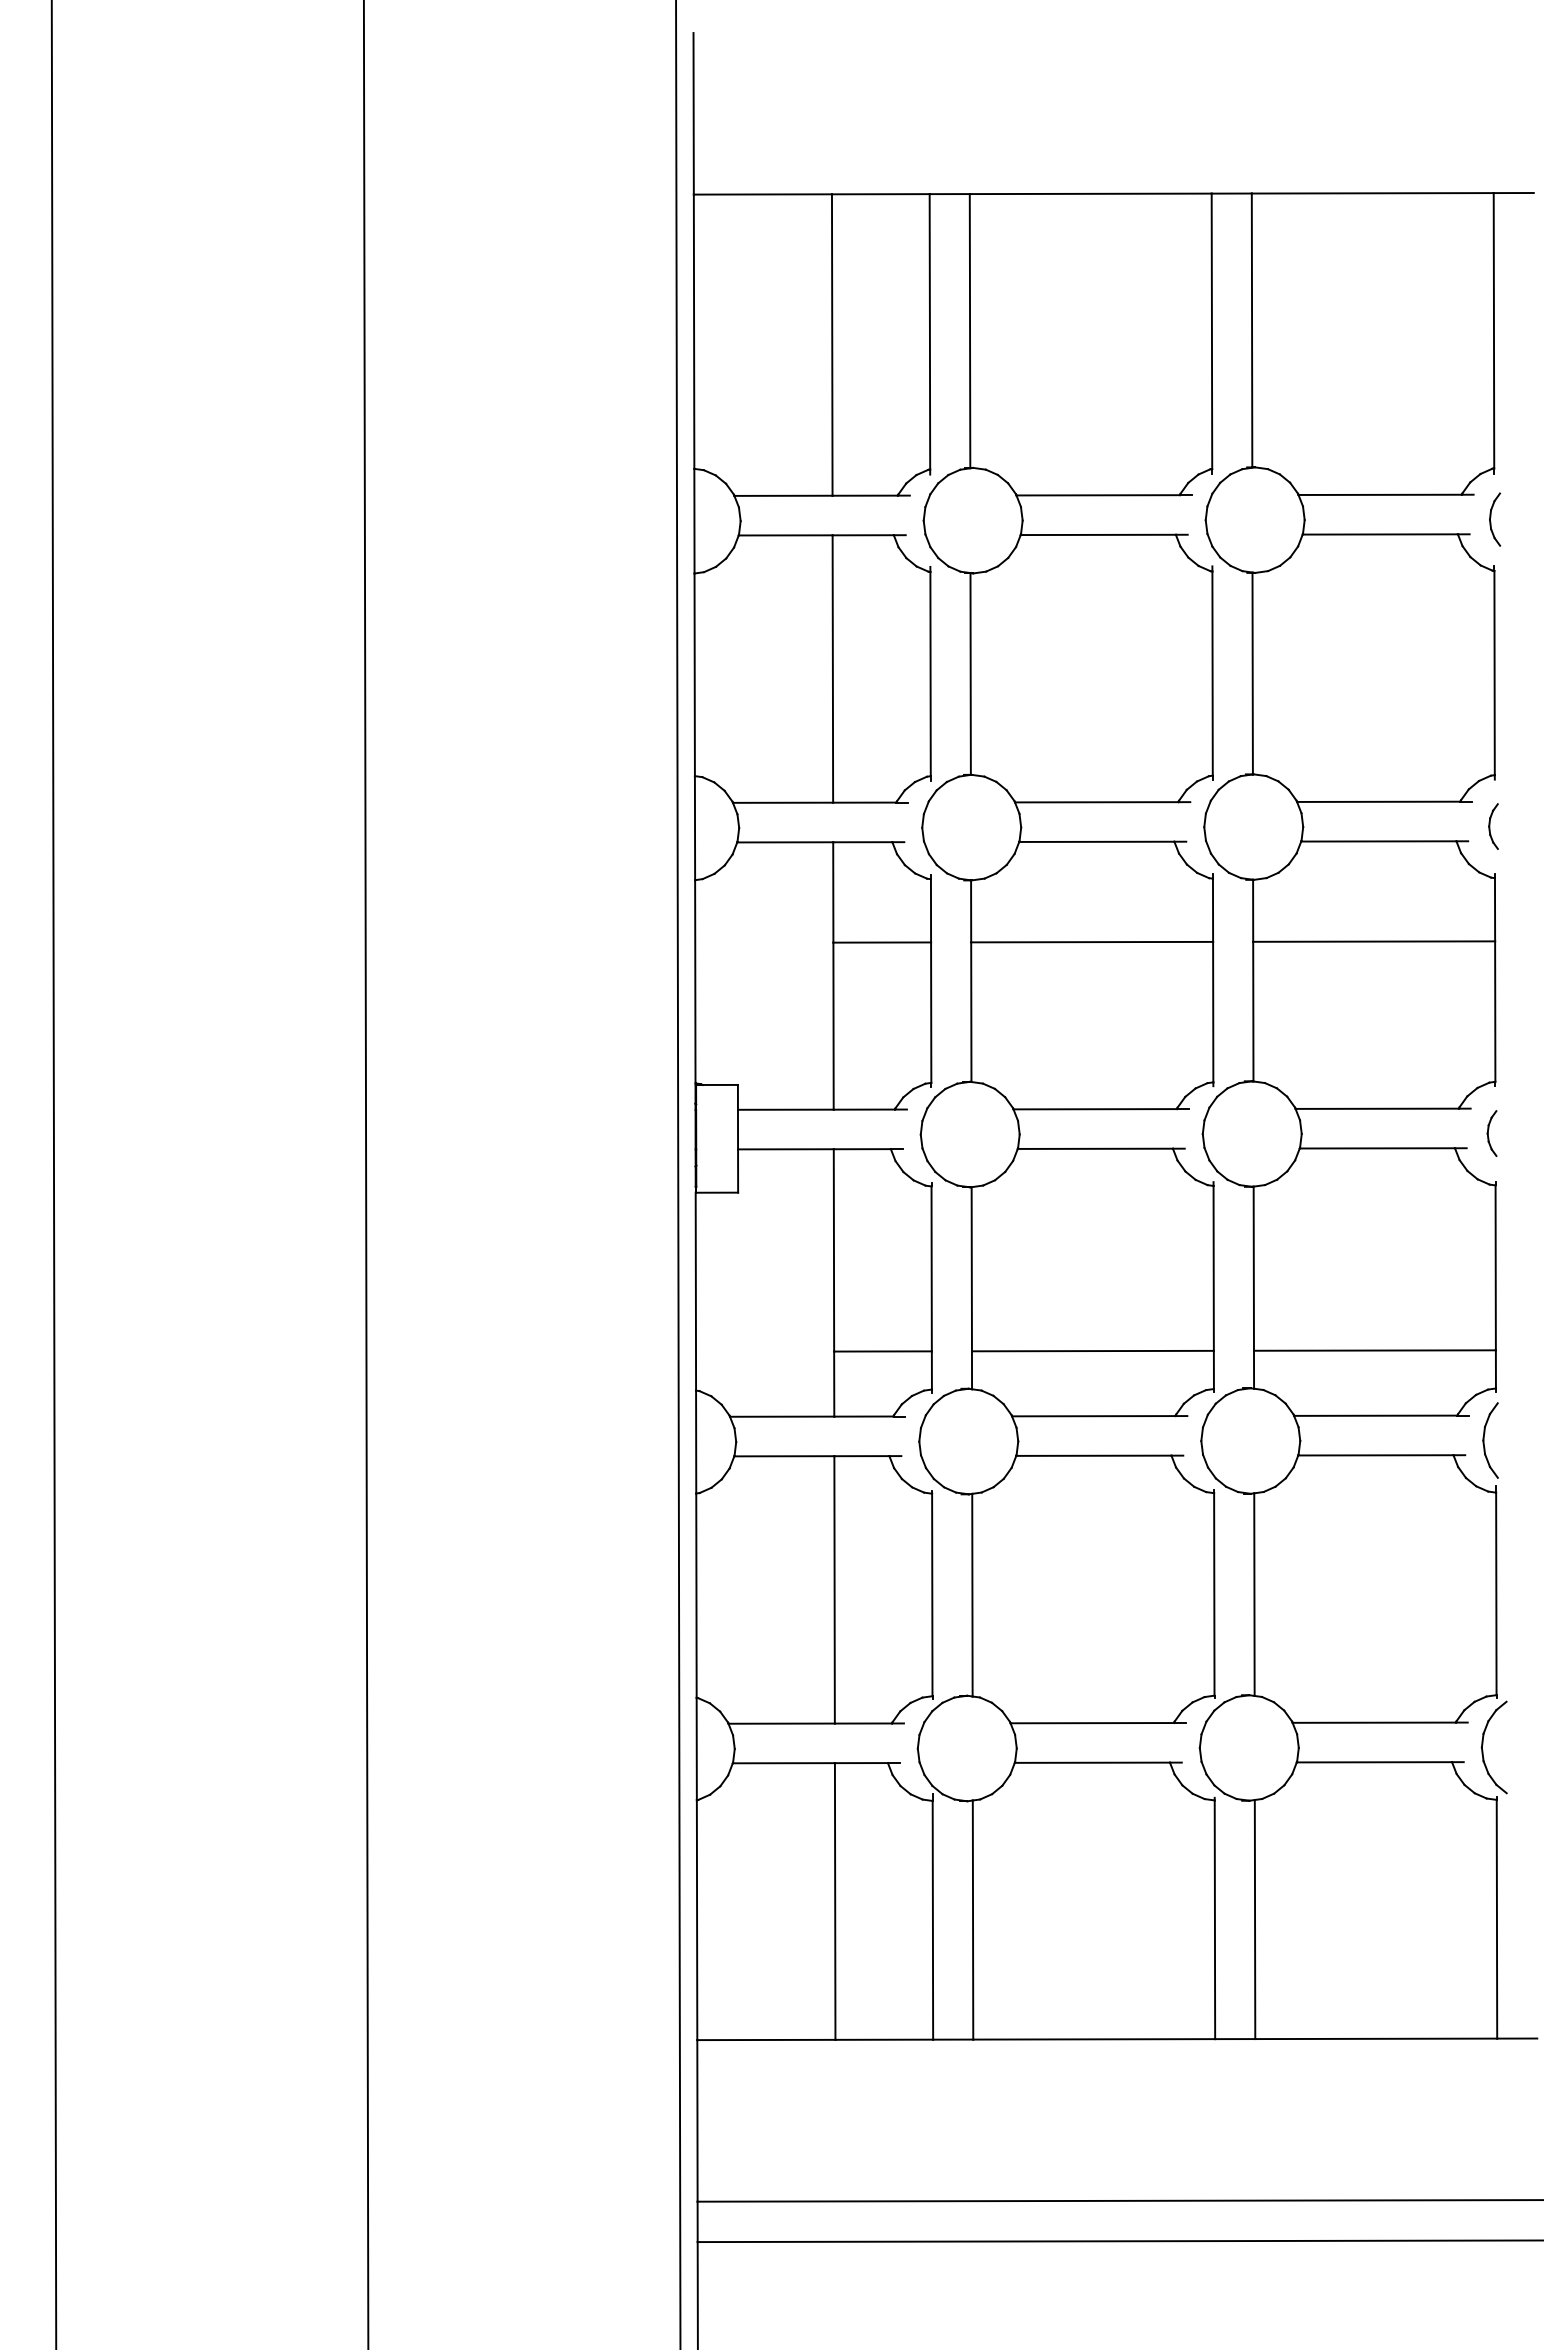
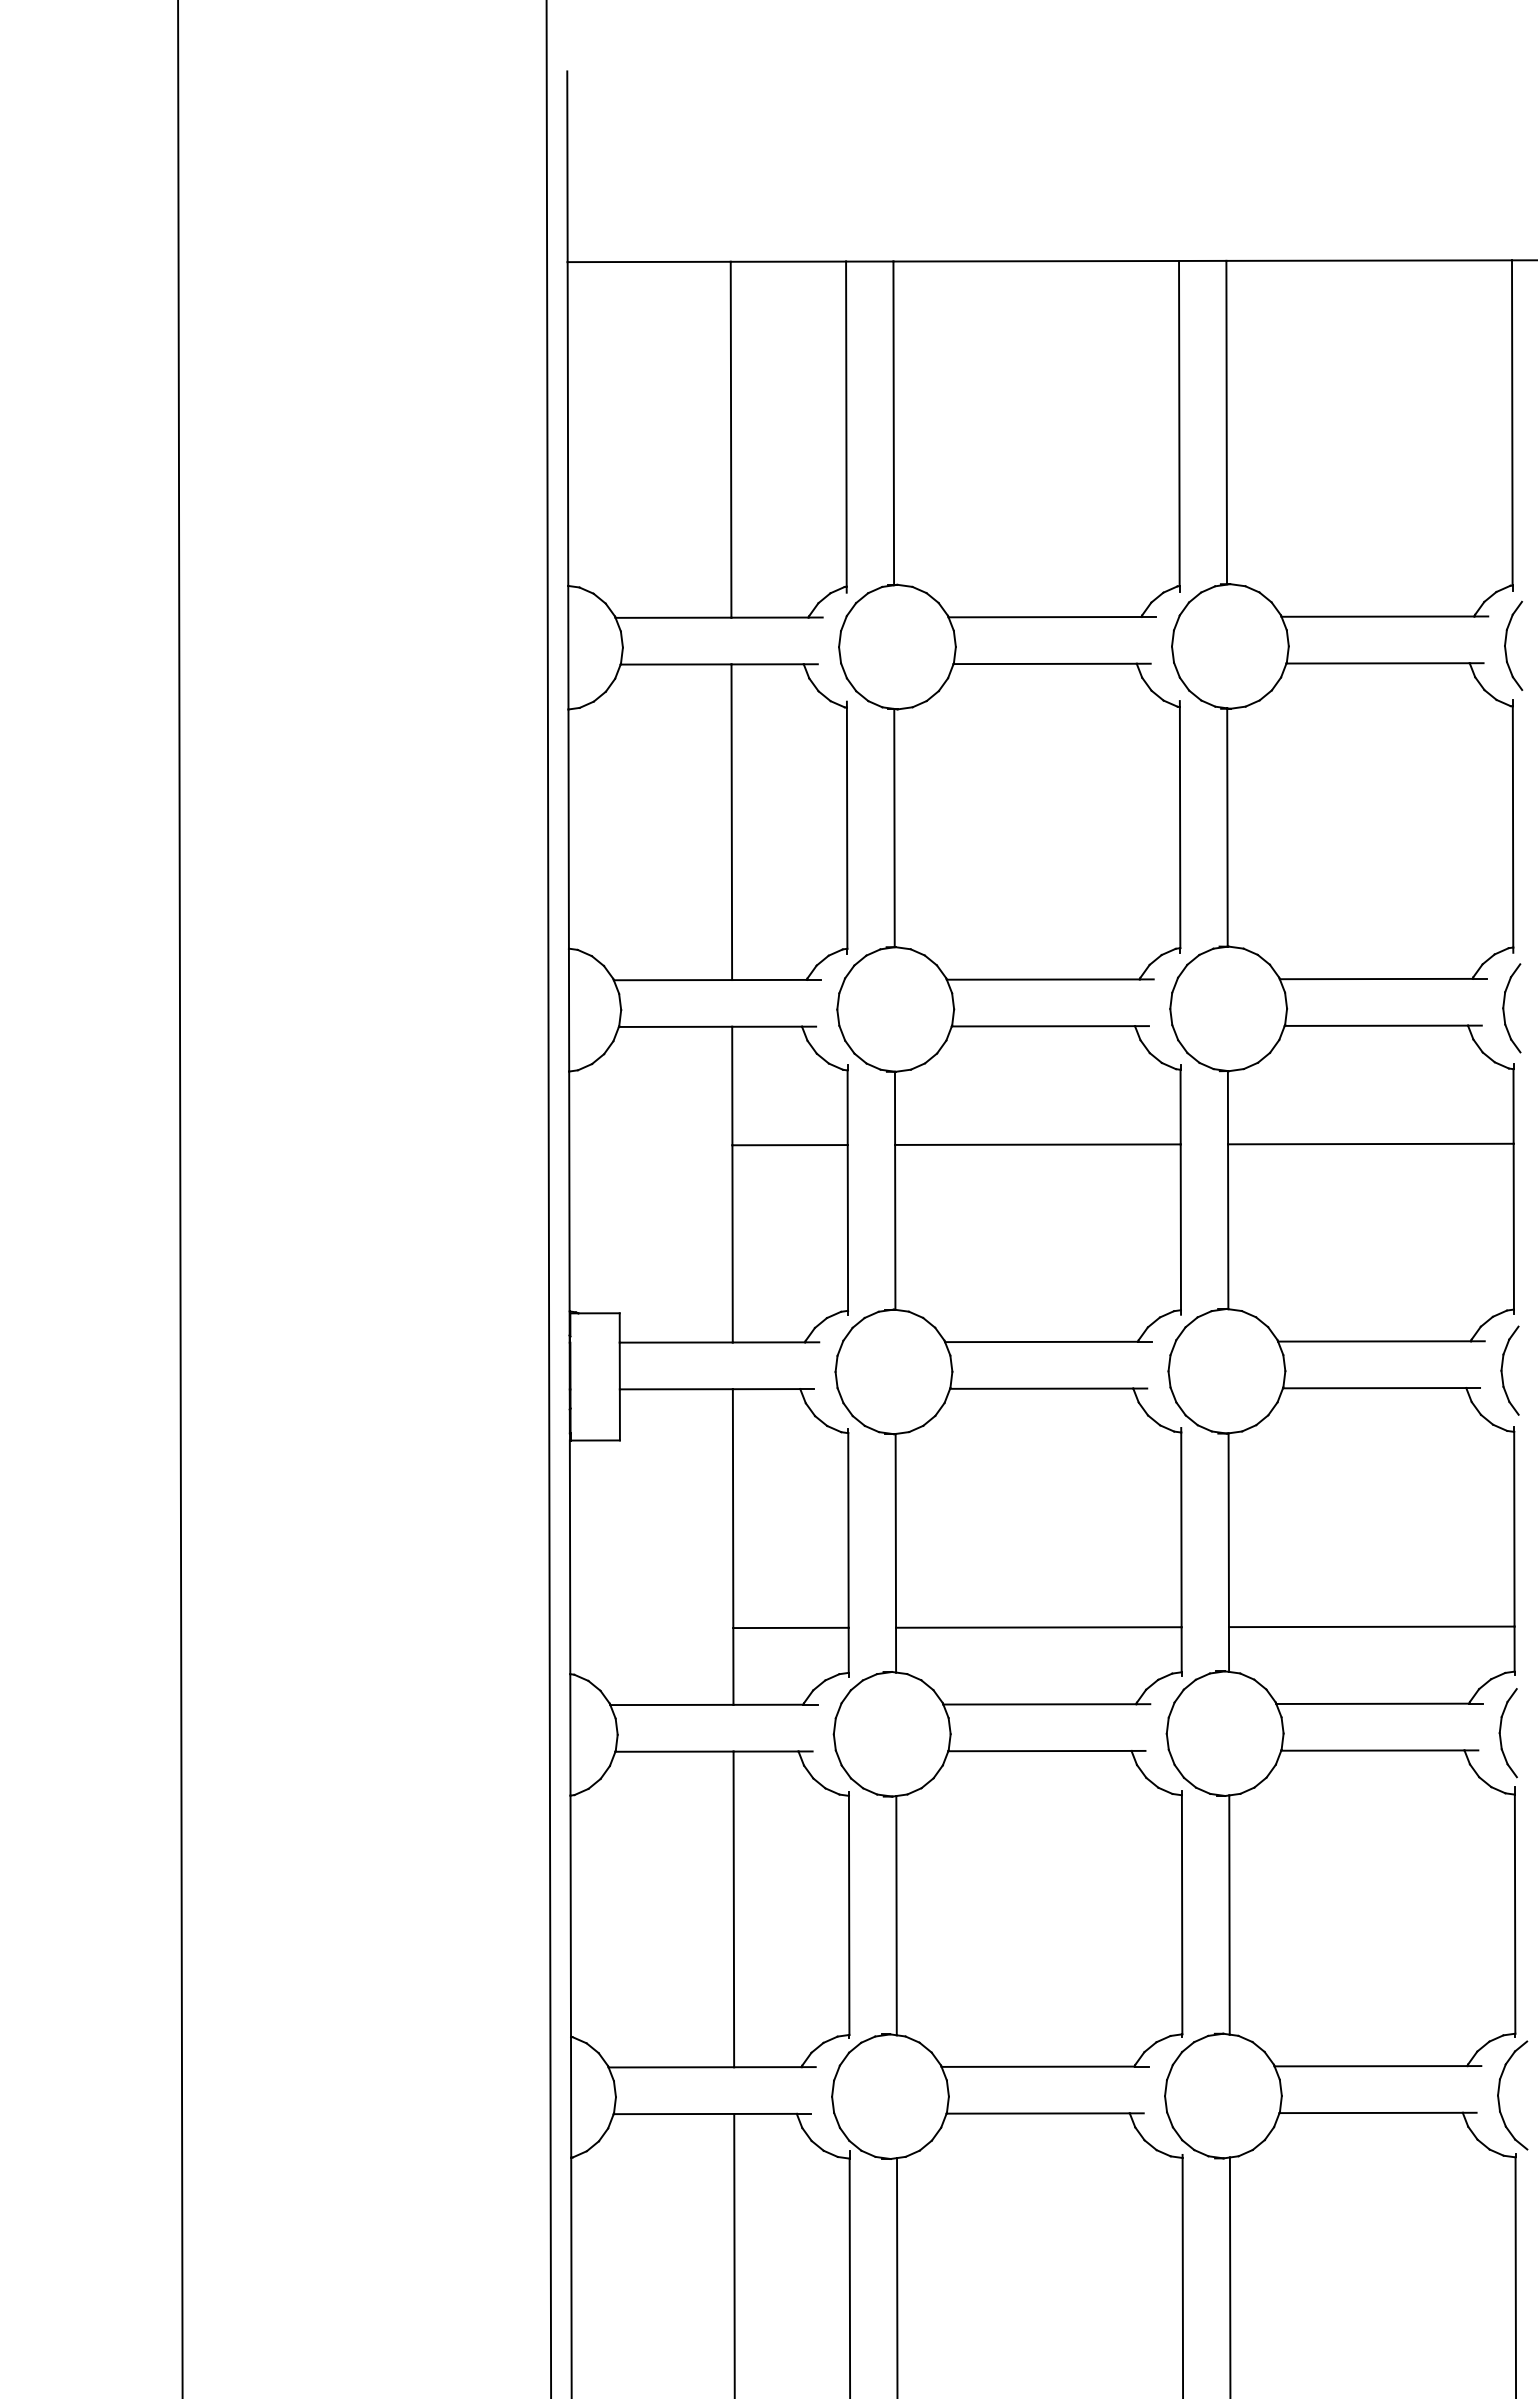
part: (1494, 519) -> (1512, 645), size x1.43
part: (1493, 826) -> (1511, 1008), size x1.67
part: (1491, 1133) -> (1509, 1370), size x1.67

